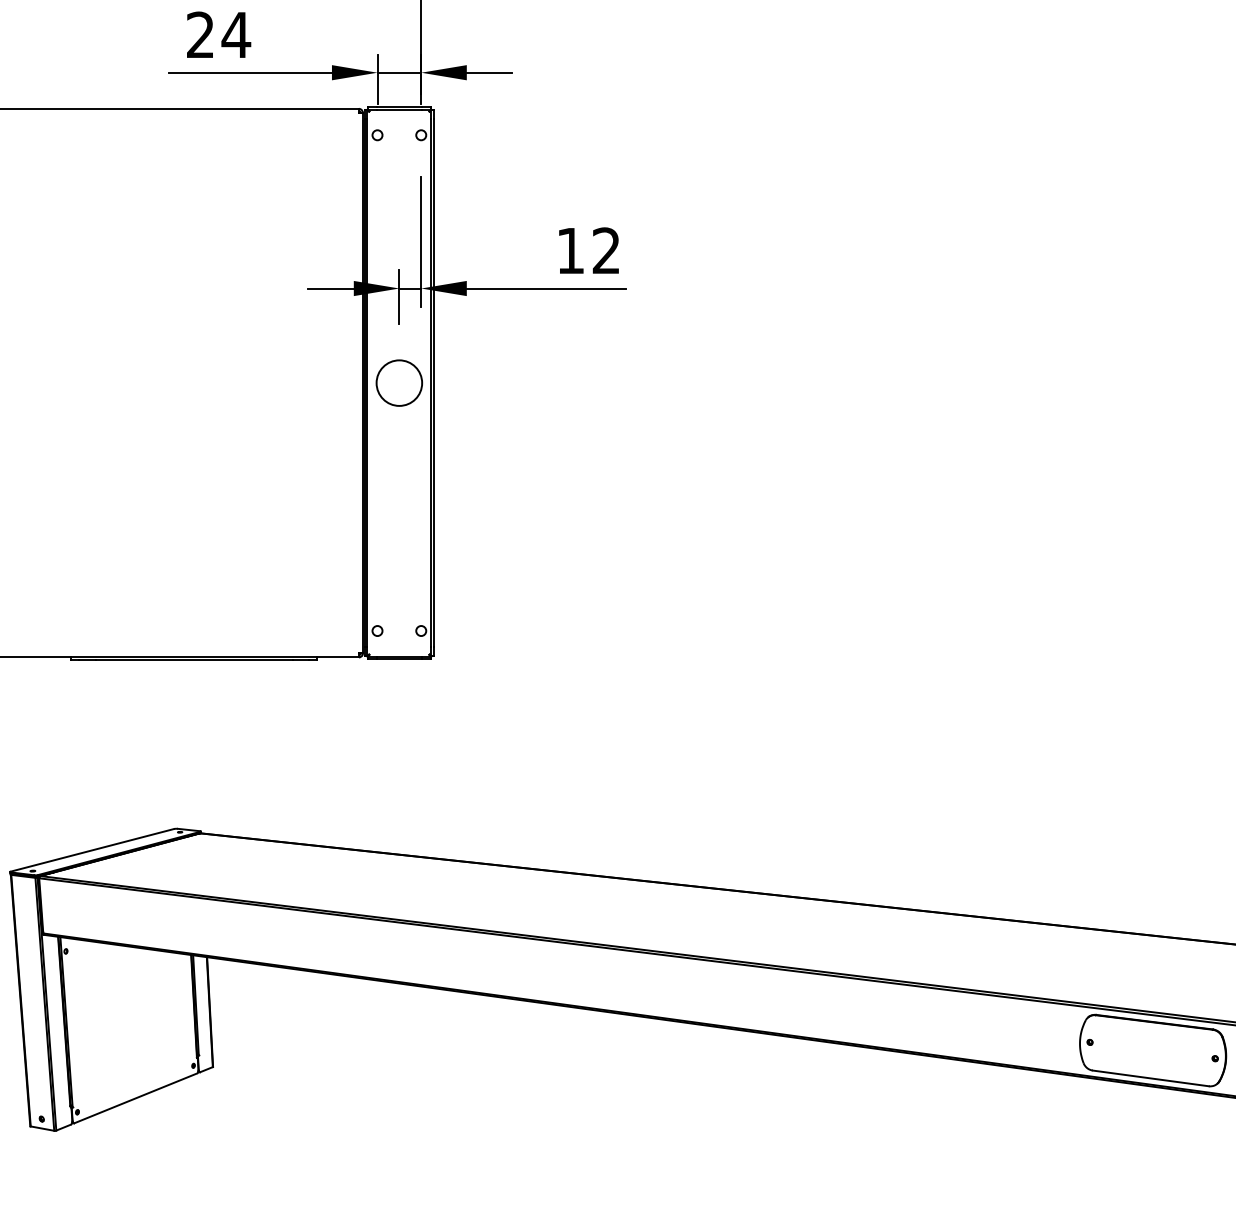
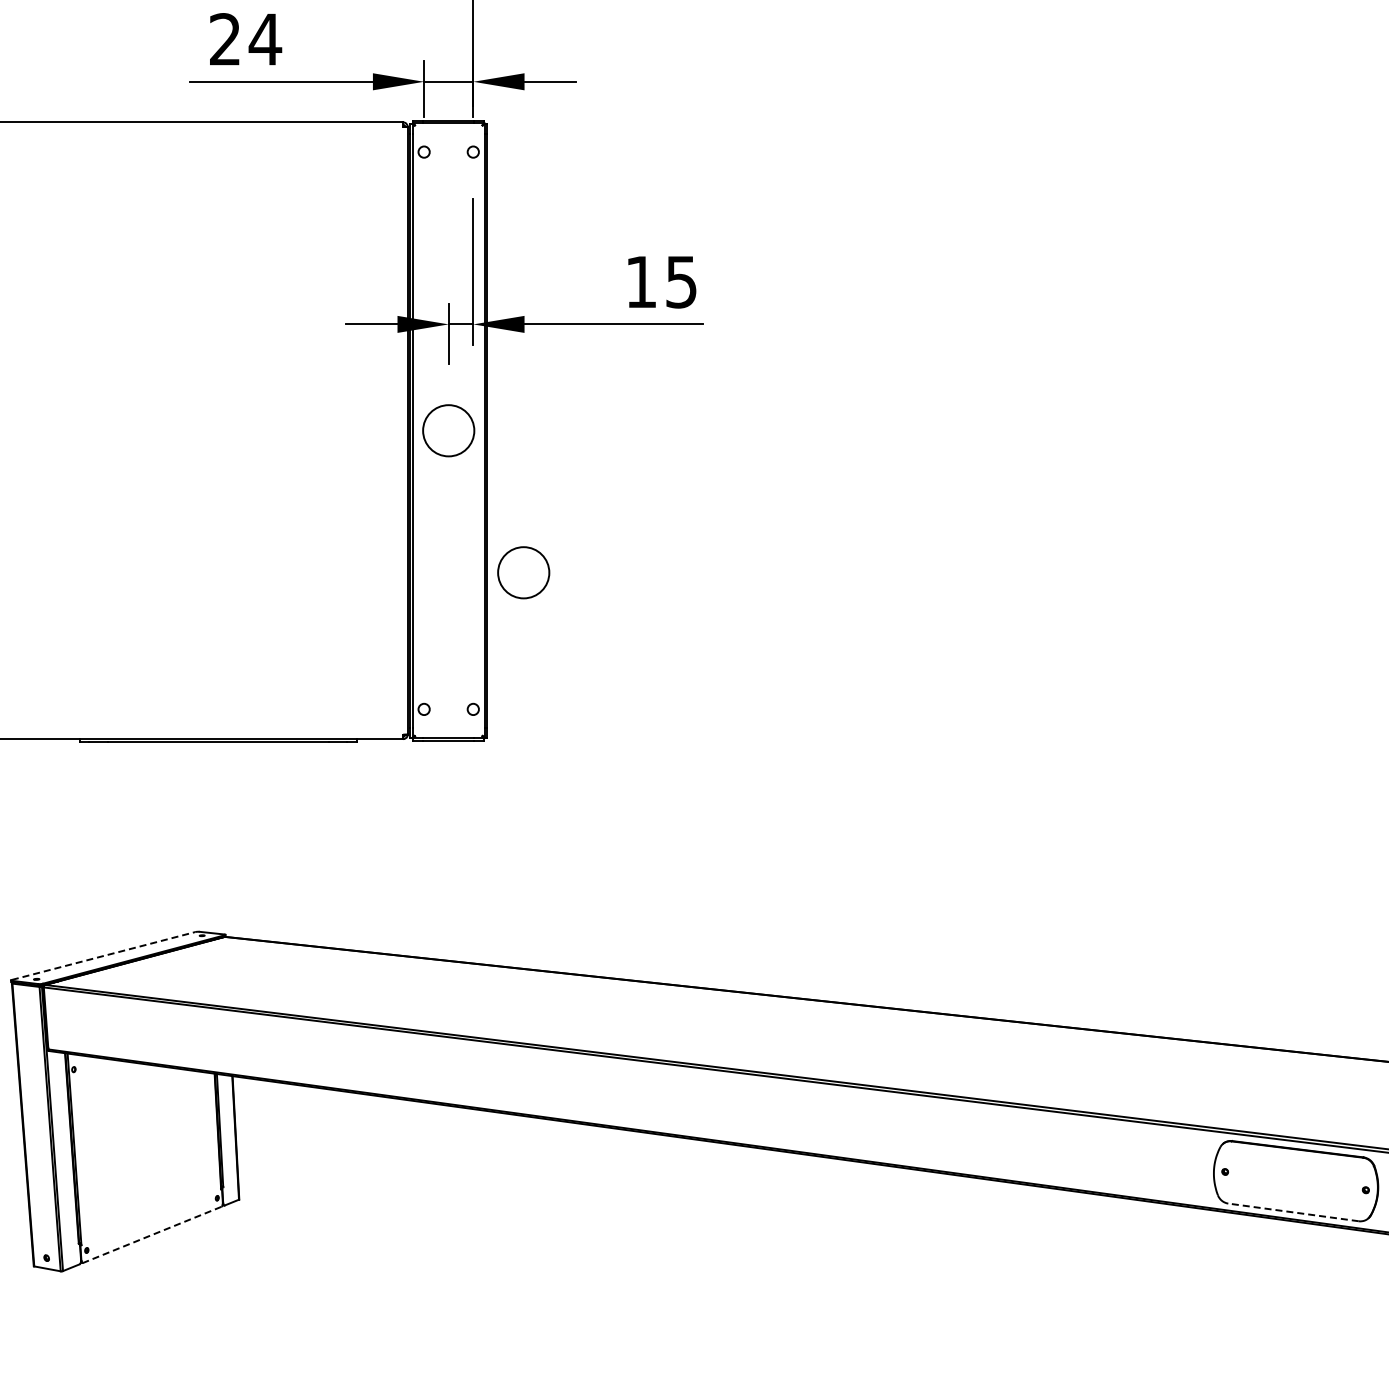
text: (606, 250) -> (681, 281), 12 -> 15
circle: (465, 509) -> (523, 572), added
line: (92, 850) -> (103, 956), solid -> dashed
line: (1150, 1078) -> (1293, 1212), solid -> dashed
line: (135, 1098) -> (152, 1235), solid -> dashed

